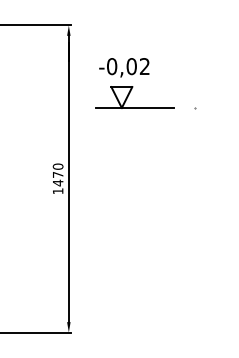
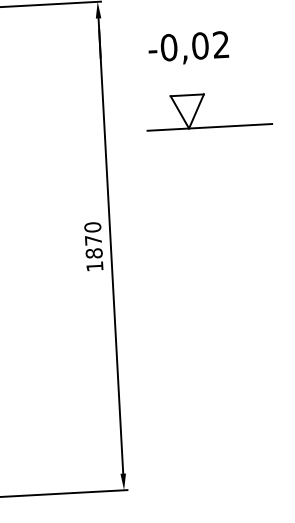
text: (124, 67) -> (188, 48), moved
text: (57, 182) -> (93, 252), 1470 -> 1870

